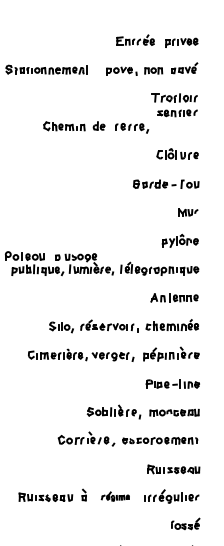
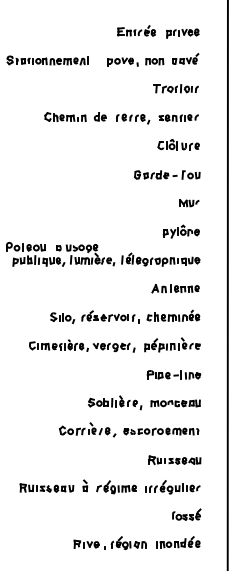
part: (177, 112) -> (178, 117), moved
part: (115, 496) -> (116, 487), size x1.43

